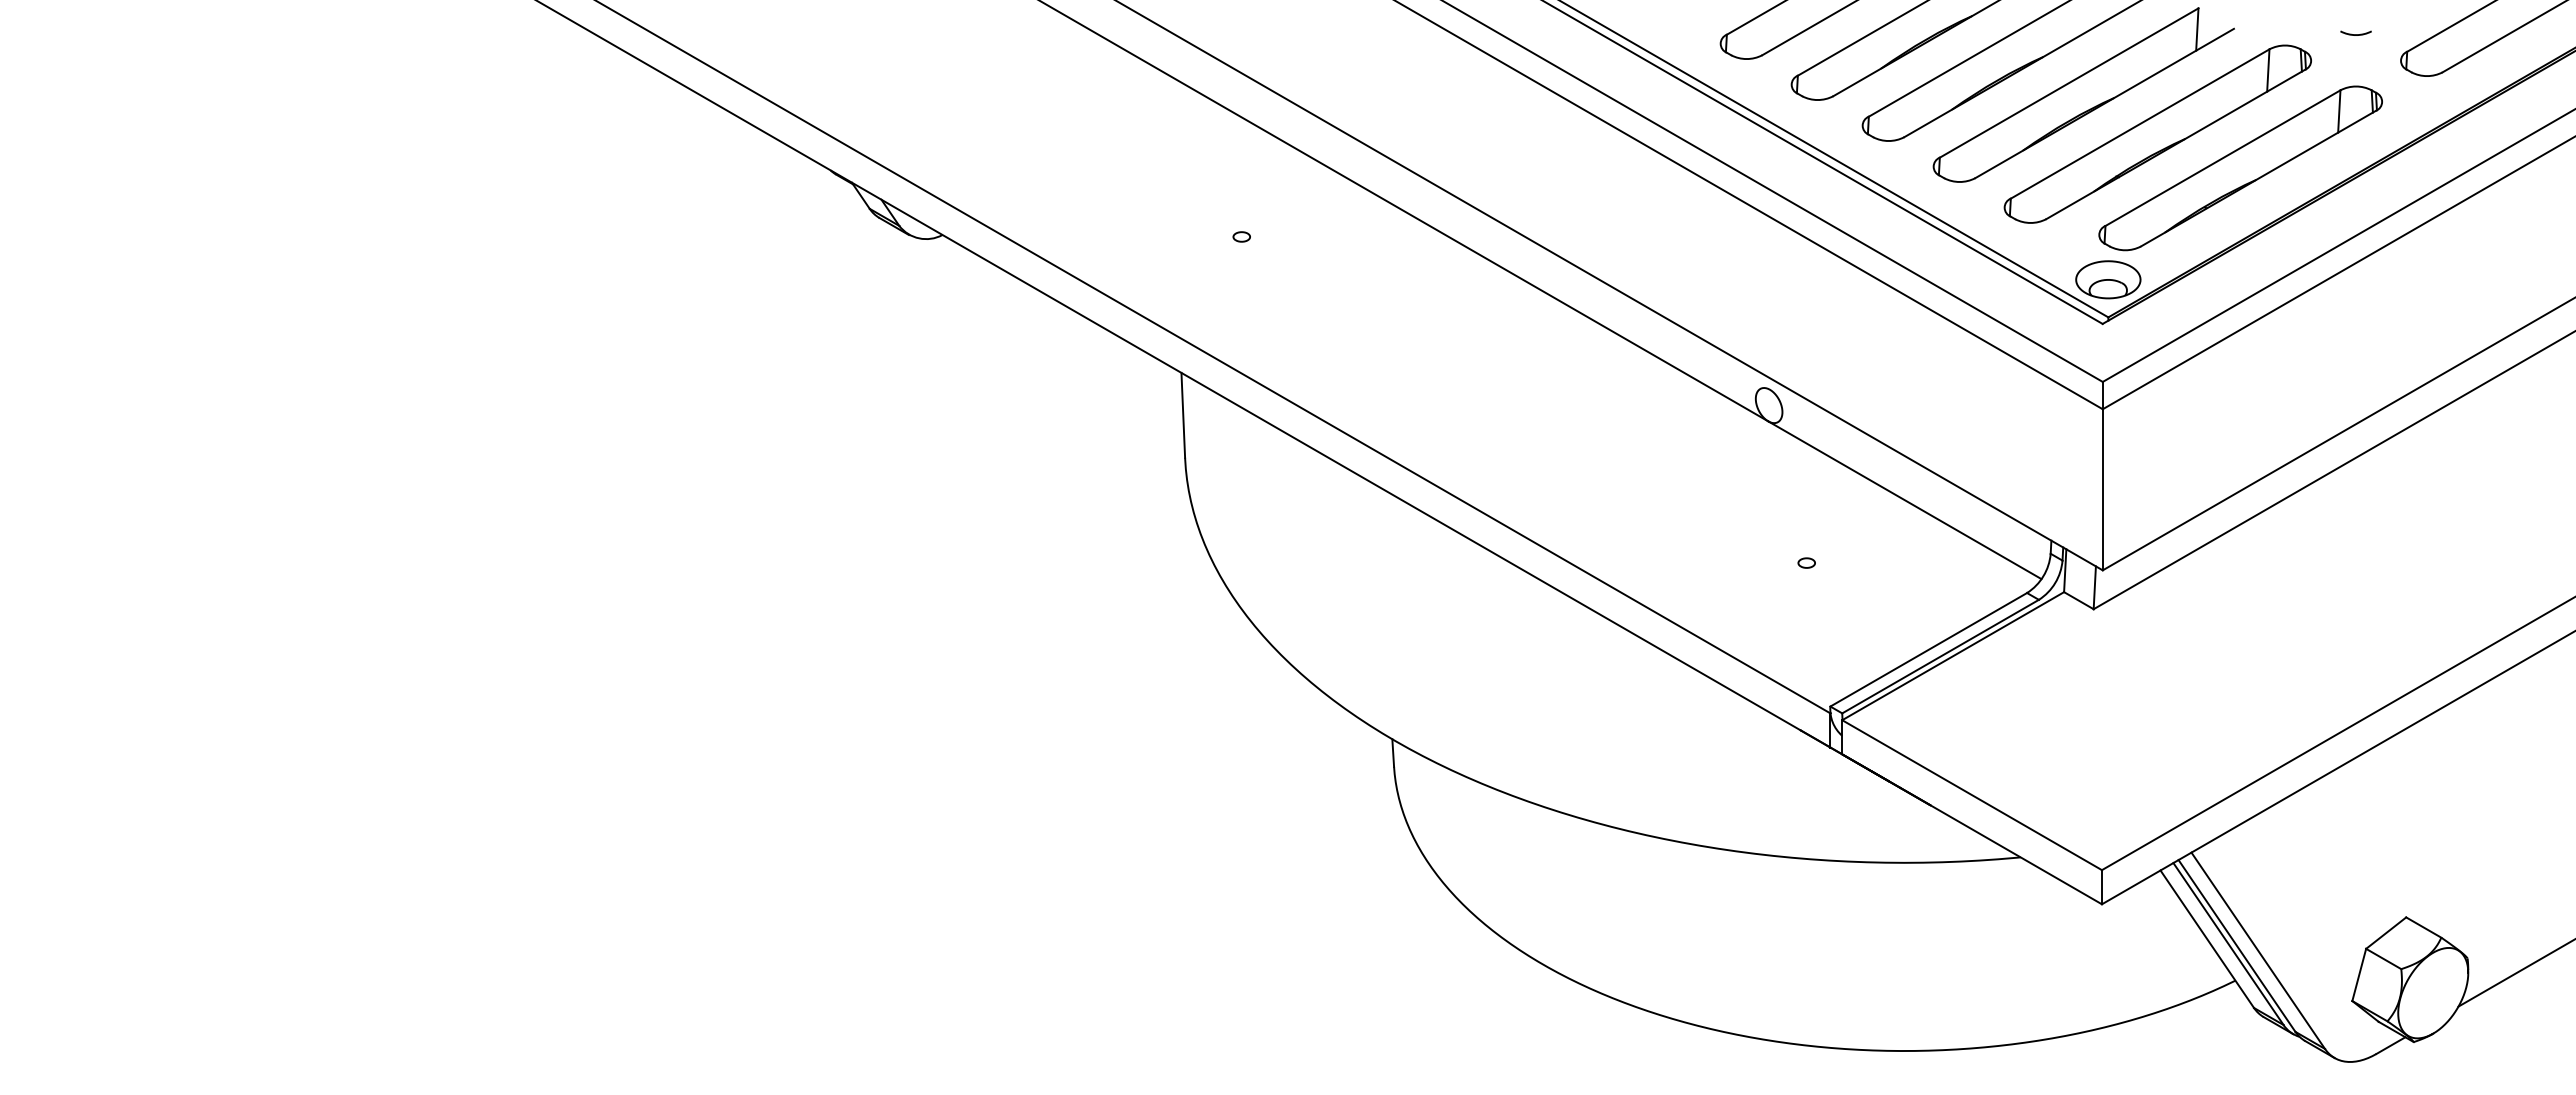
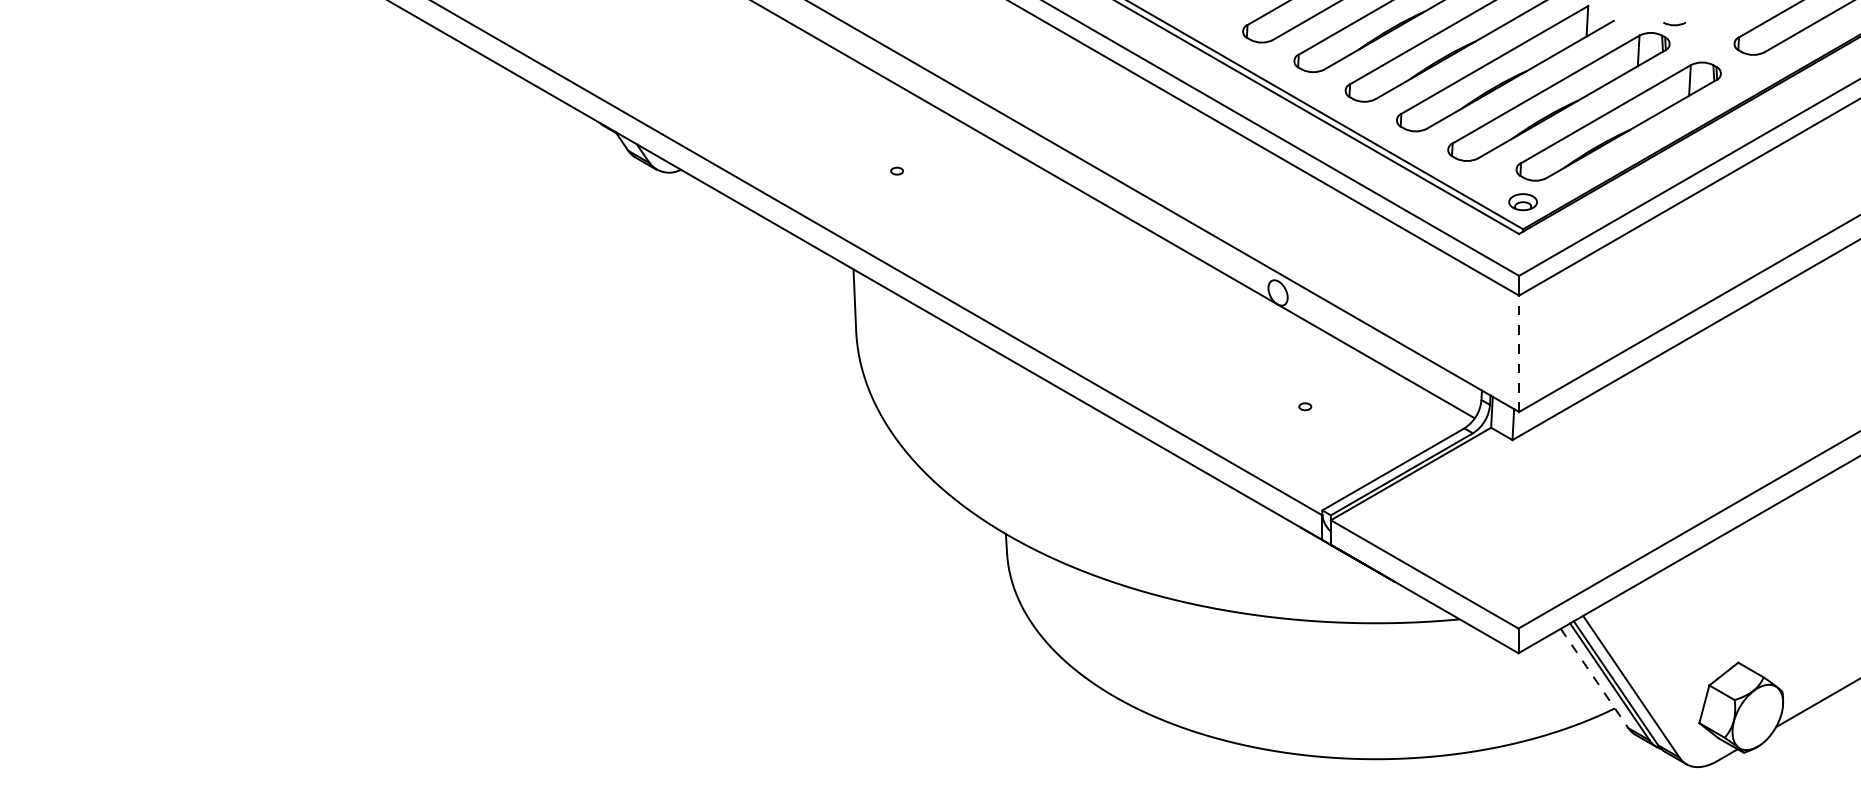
arc: (2355, 34) -> (1674, 24), moved
part: (2108, 279) -> (1523, 201), size x0.6
line: (2102, 489) -> (1518, 353), solid -> dashed
line: (2207, 939) -> (1594, 678), solid -> dashed

